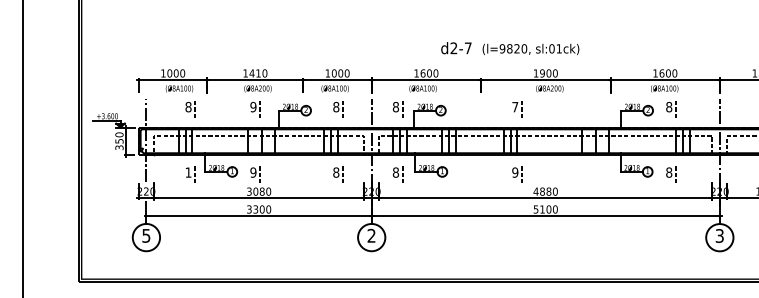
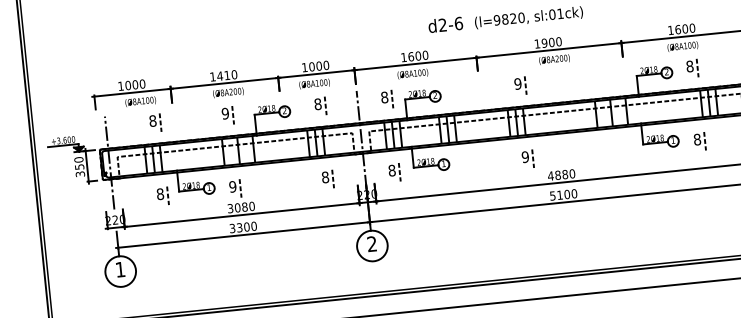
text: (467, 48) -> (457, 23), d2-7 -> d2-6
text: (515, 106) -> (518, 83), 7 -> 9
text: (188, 172) -> (160, 194), 1 -> 8
text: (146, 235) -> (120, 269), 5 -> 1

